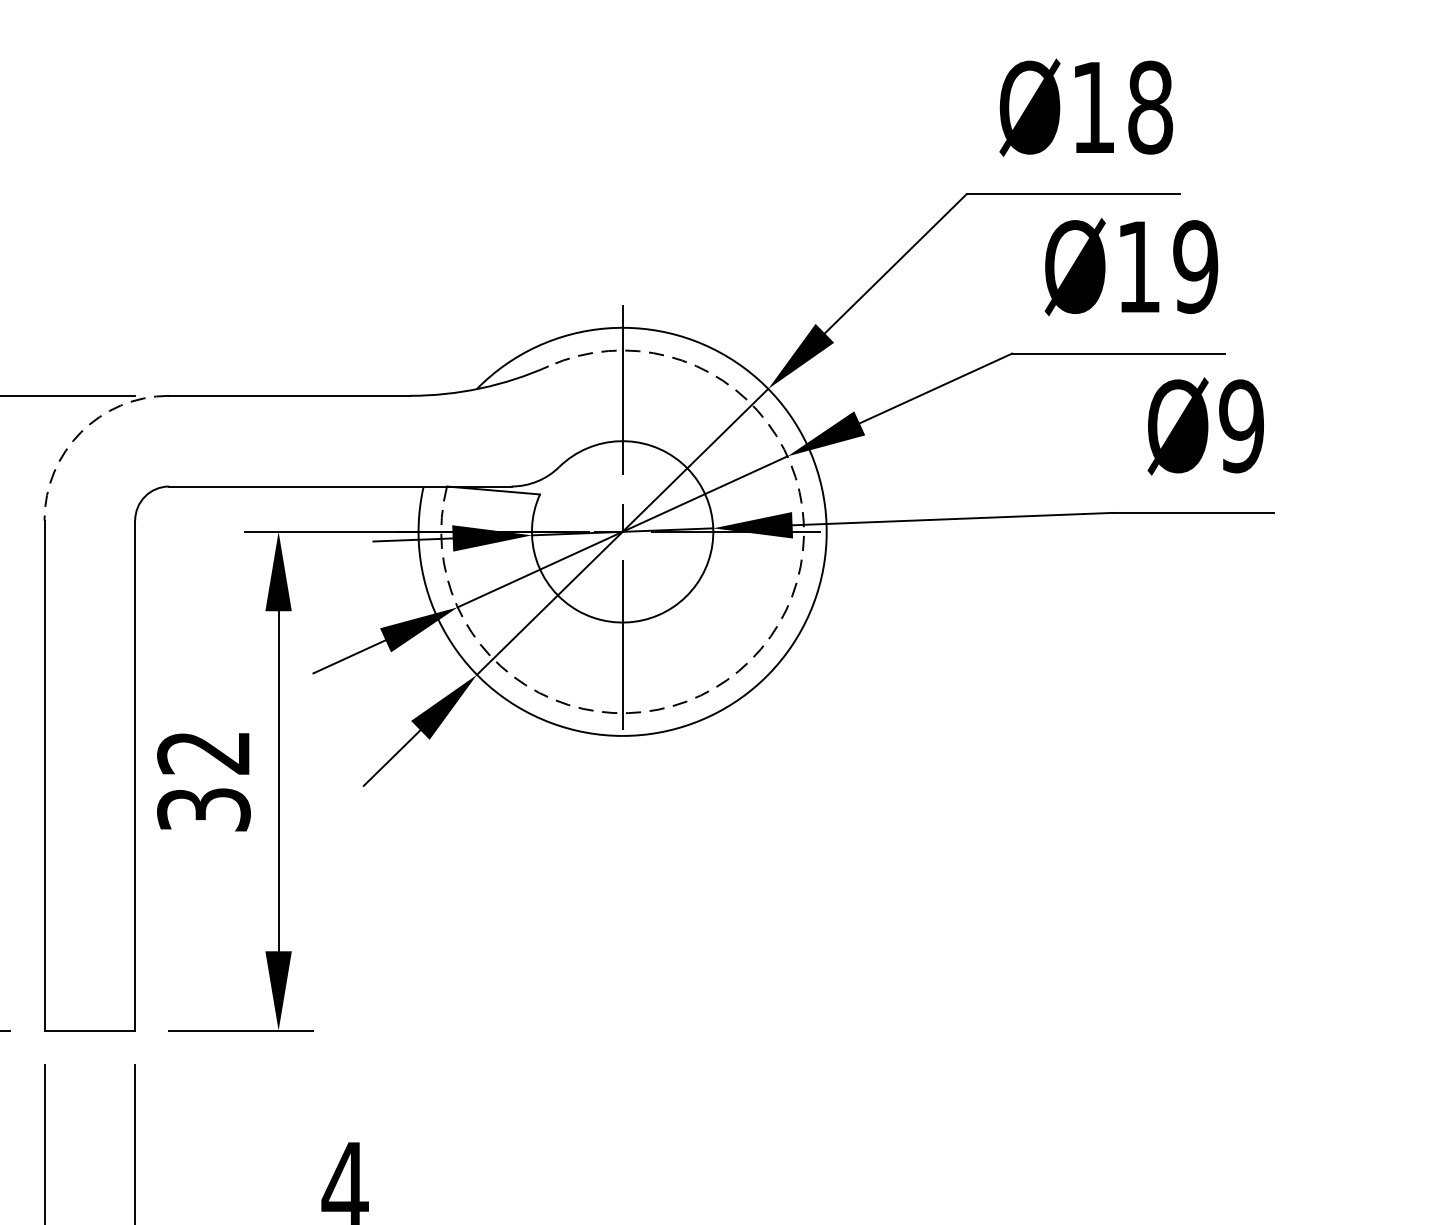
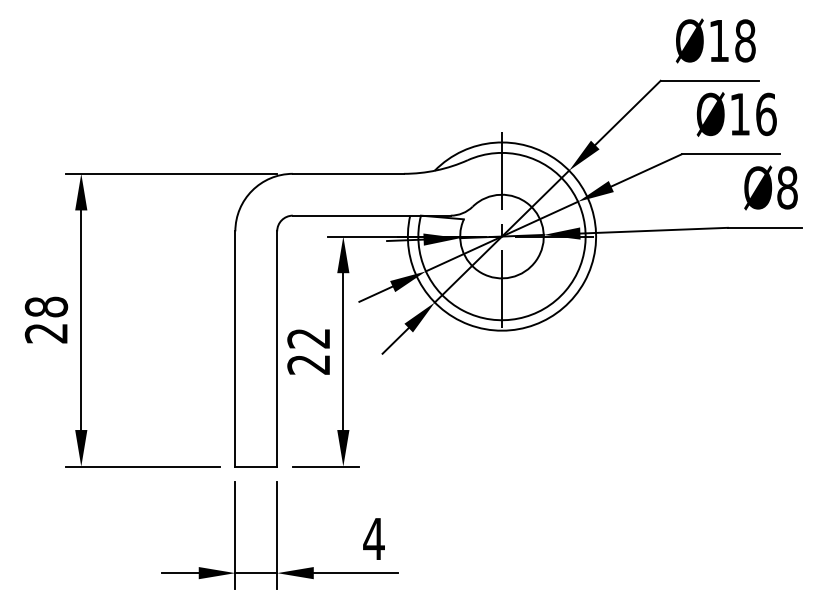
text: (1196, 267) -> (766, 114), Ø19 -> Ø16
text: (1241, 425) -> (787, 187), Ø9 -> Ø8
arc: (81, 431) -> (252, 190), dashed -> solid
arc: (760, 648) -> (565, 290), dashed -> solid
text: (203, 809) -> (308, 364), 32 -> 22

